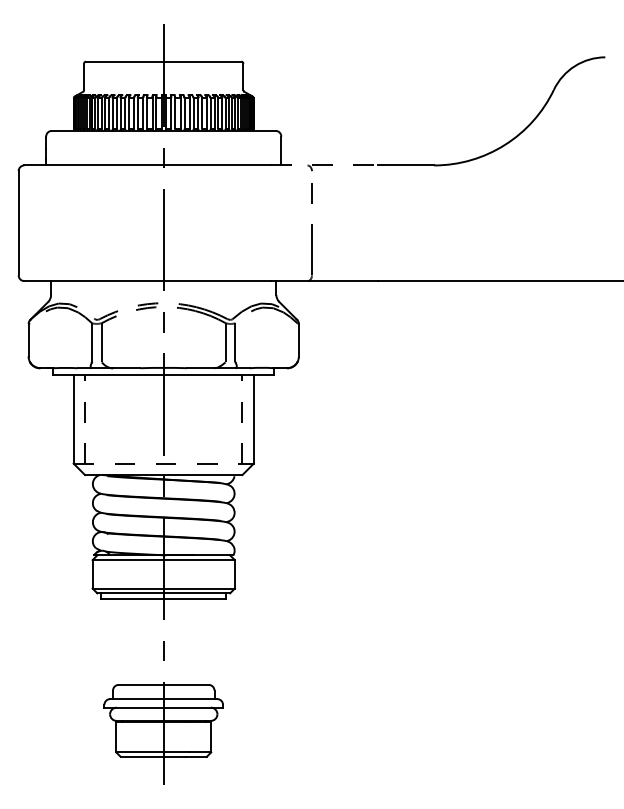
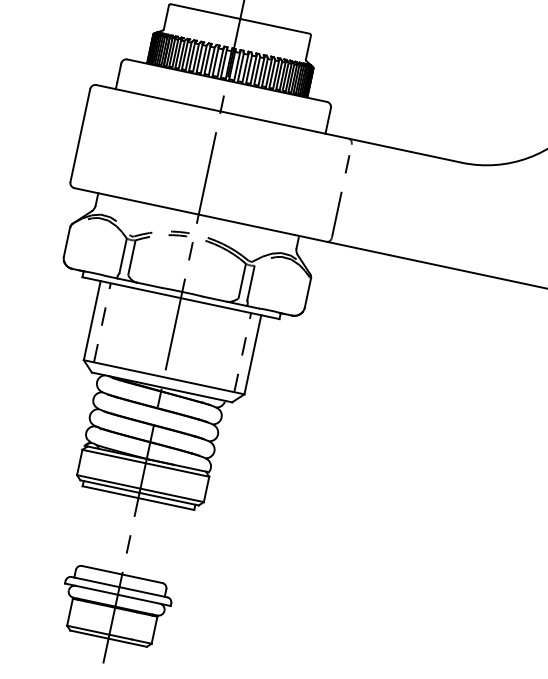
line: (324, 165) -> (363, 141), dashed -> solid
line: (164, 463) -> (164, 377), dashed -> solid

